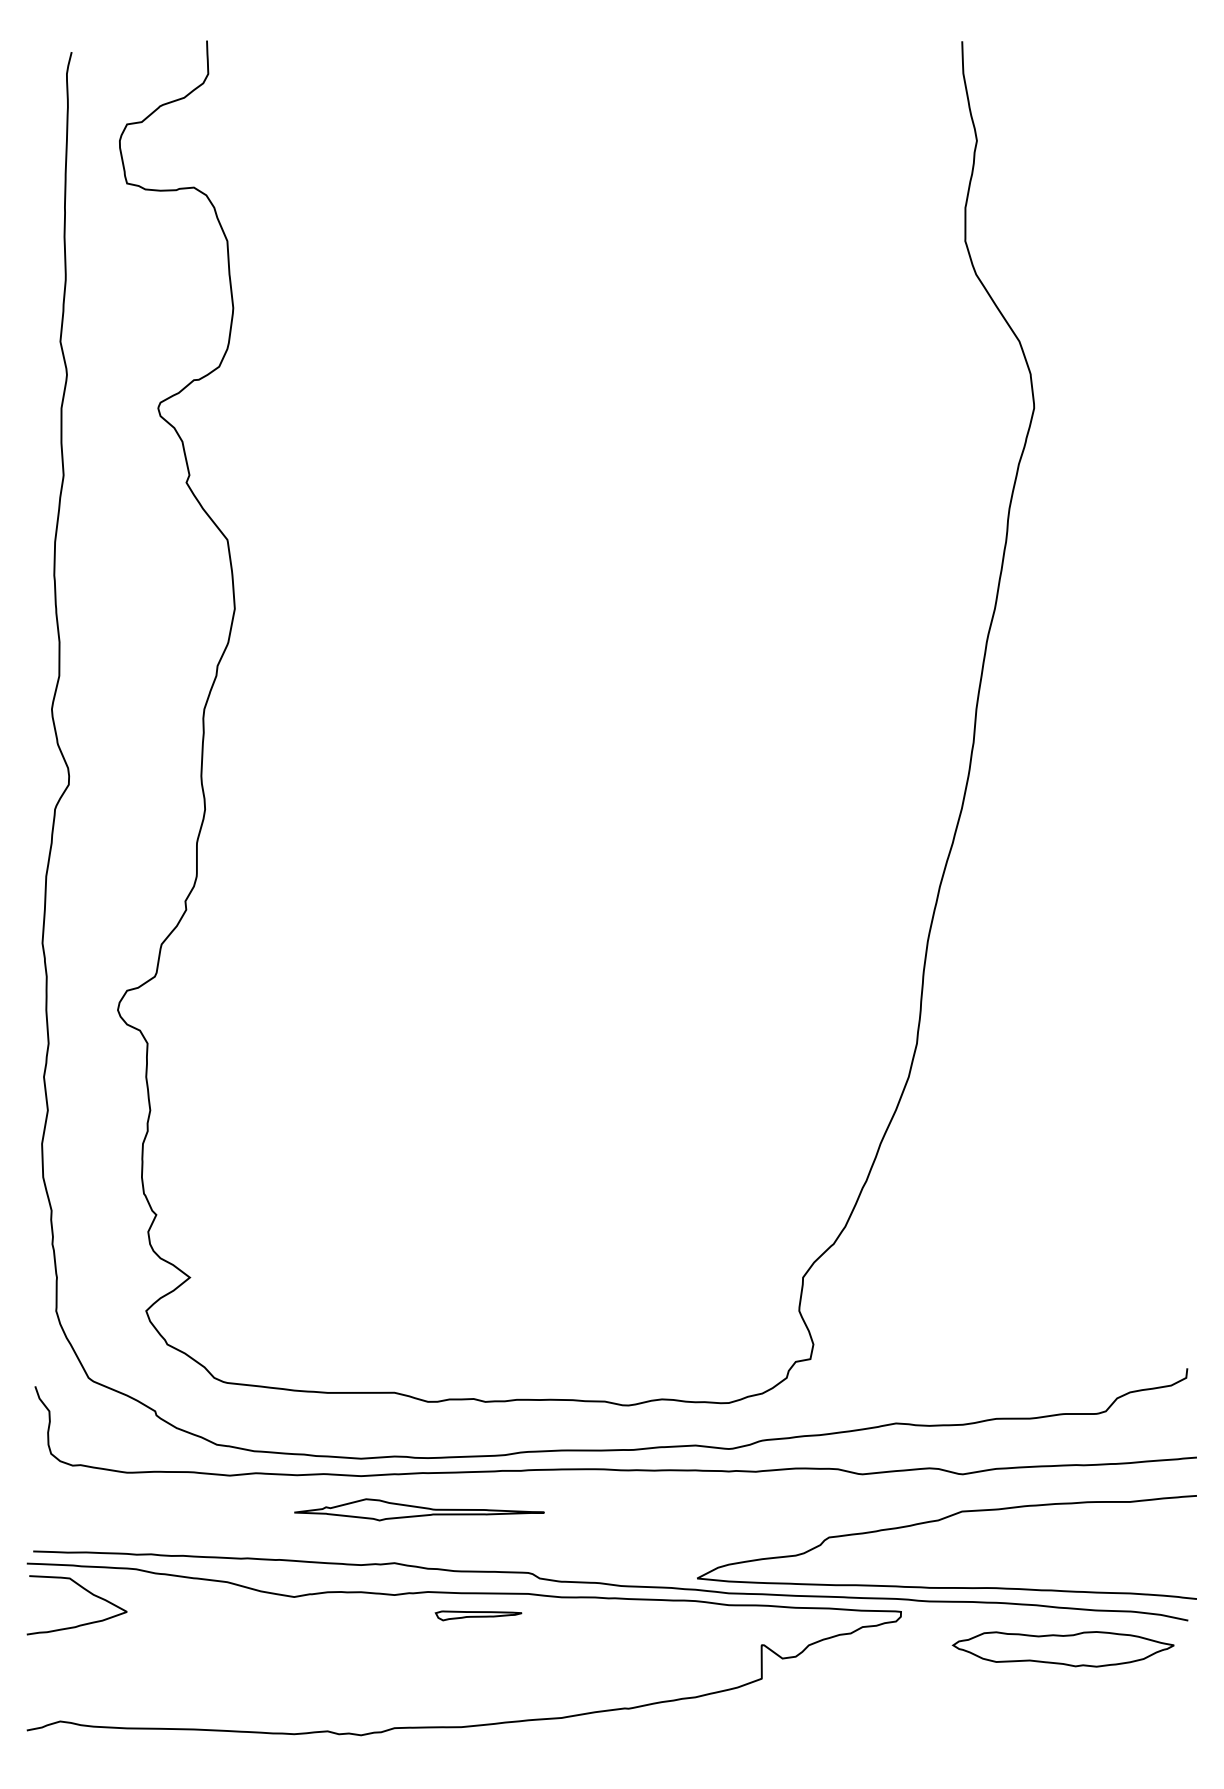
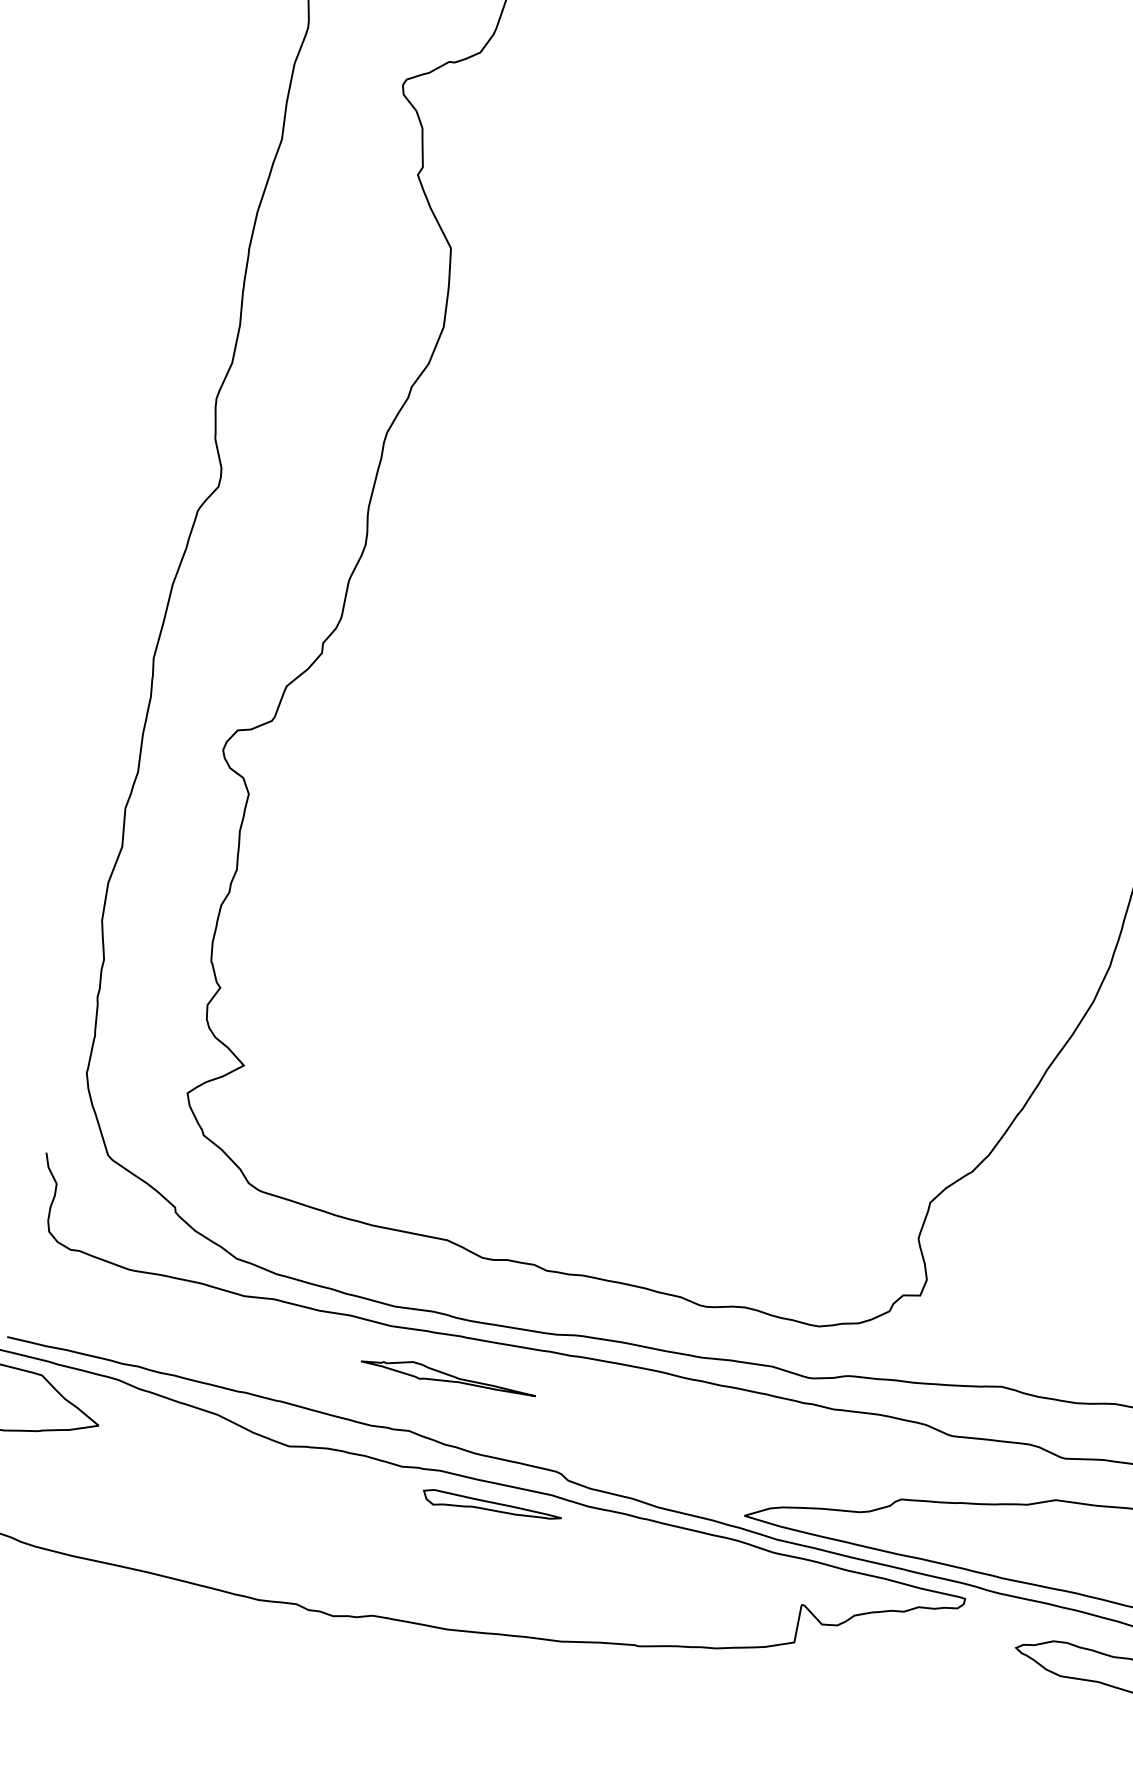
part: (419, 1509) -> (449, 1376), size x0.62
part: (478, 1615) -> (491, 1508), size x1.43

